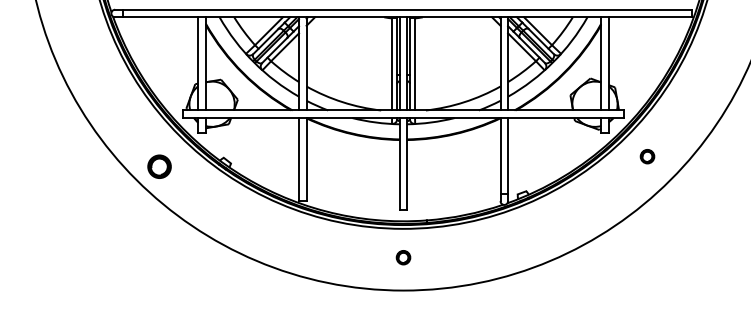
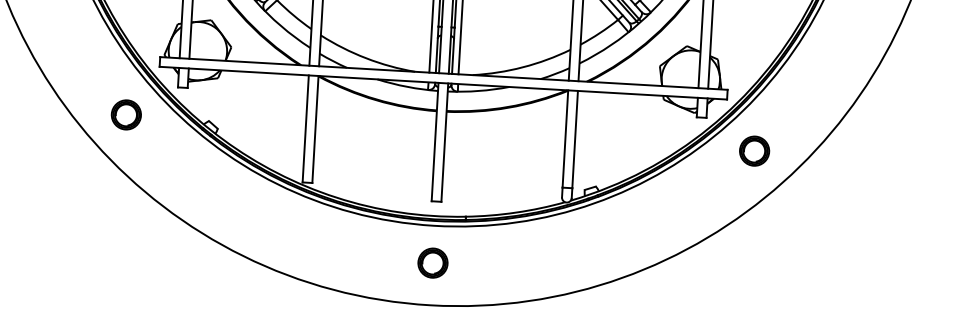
part: (647, 156) -> (754, 150), size x1.67
part: (159, 166) -> (126, 114), moved
part: (403, 257) -> (432, 262), size x1.67

